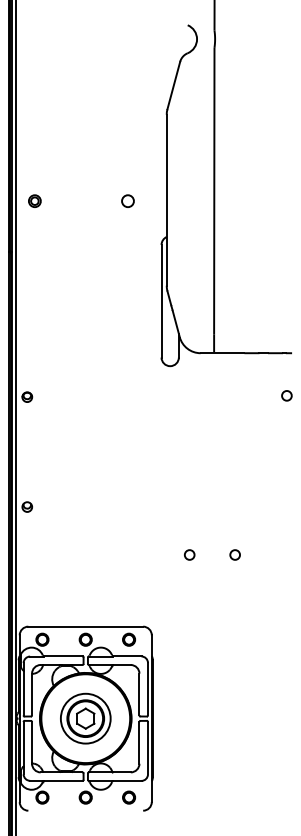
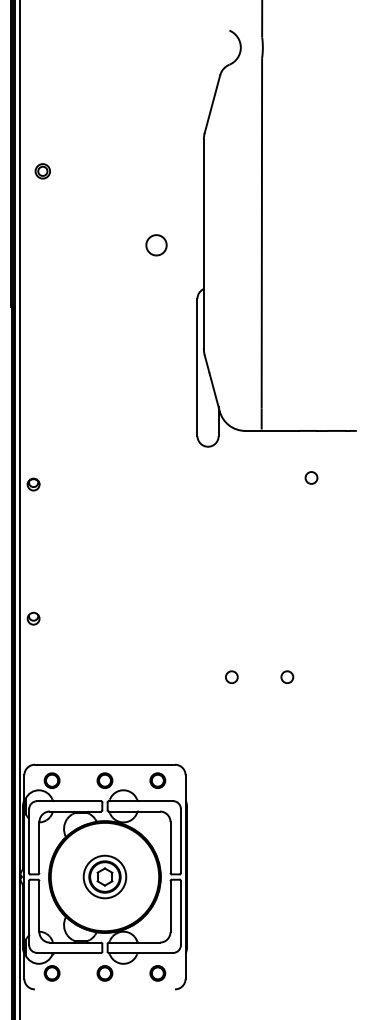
part: (34, 201) -> (42, 171), moved
circle: (127, 201) -> (156, 245), size x1.4
circle: (286, 395) -> (311, 477), moved
part: (85, 718) -> (104, 876), size x0.7

